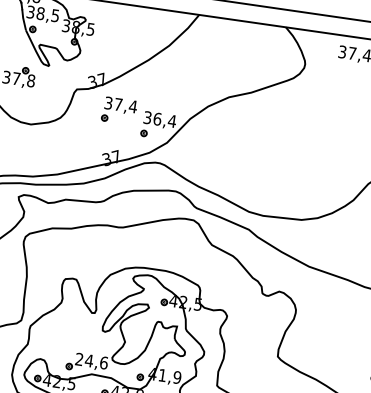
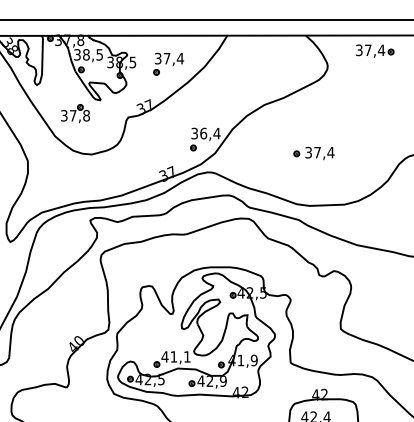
part: (119, 110) -> (168, 63), moved
part: (275, 158) -> (313, 153), added
text: (91, 360) -> (175, 356), 24,6 -> 41,1

